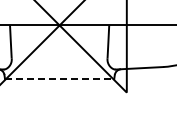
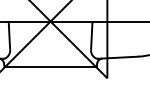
line: (59, 79) -> (50, 67), dashed -> solid

